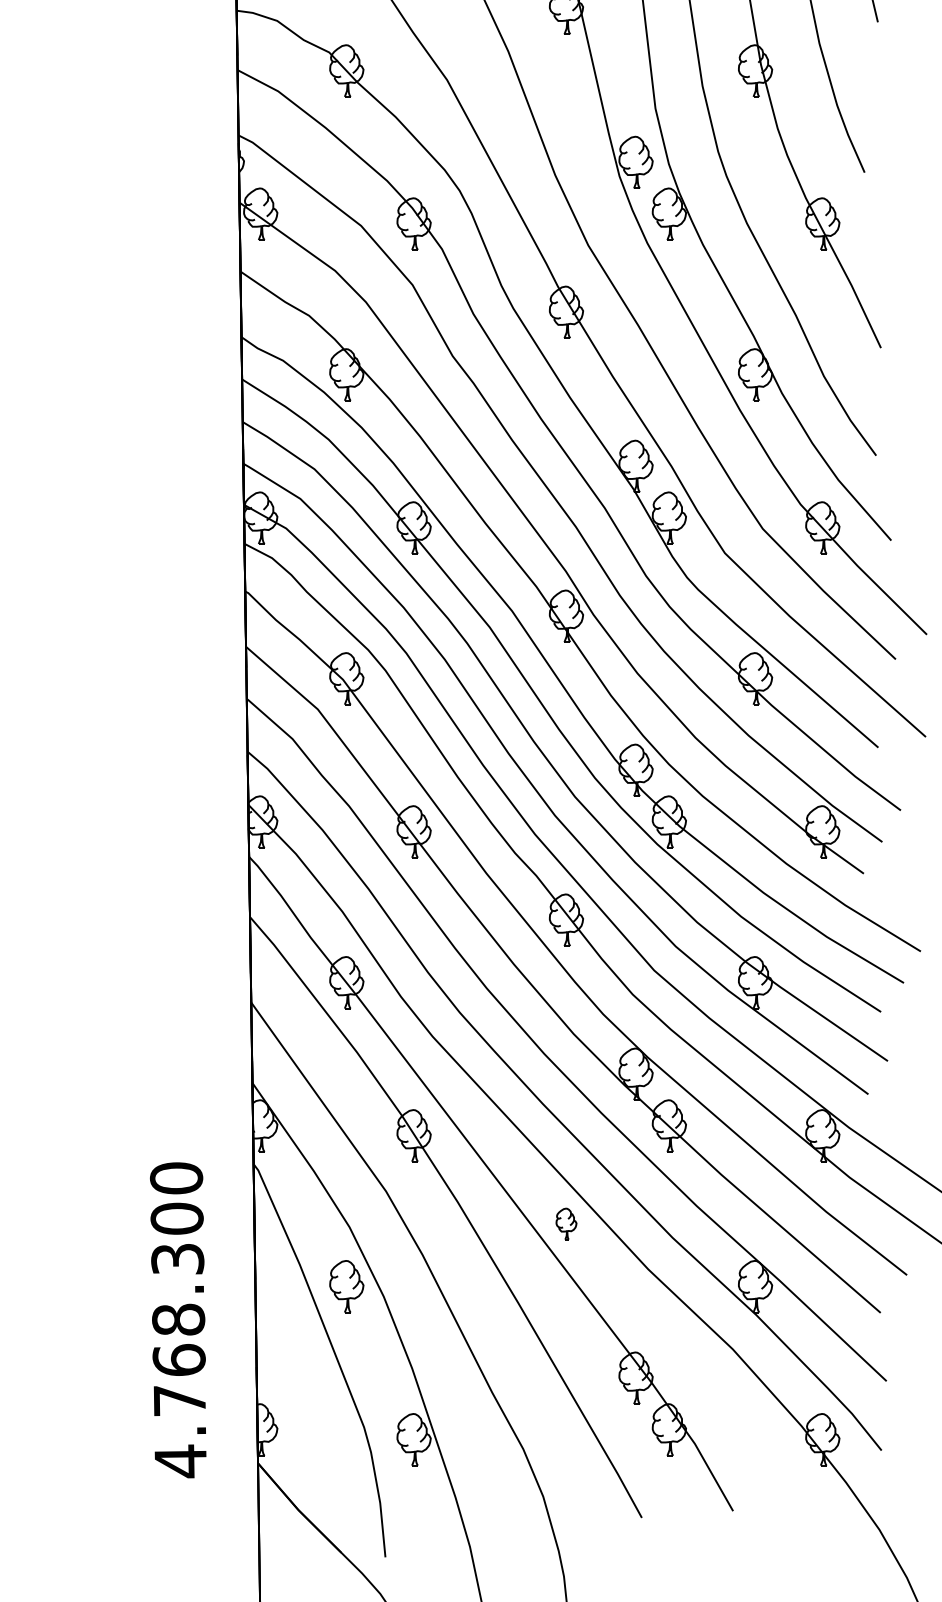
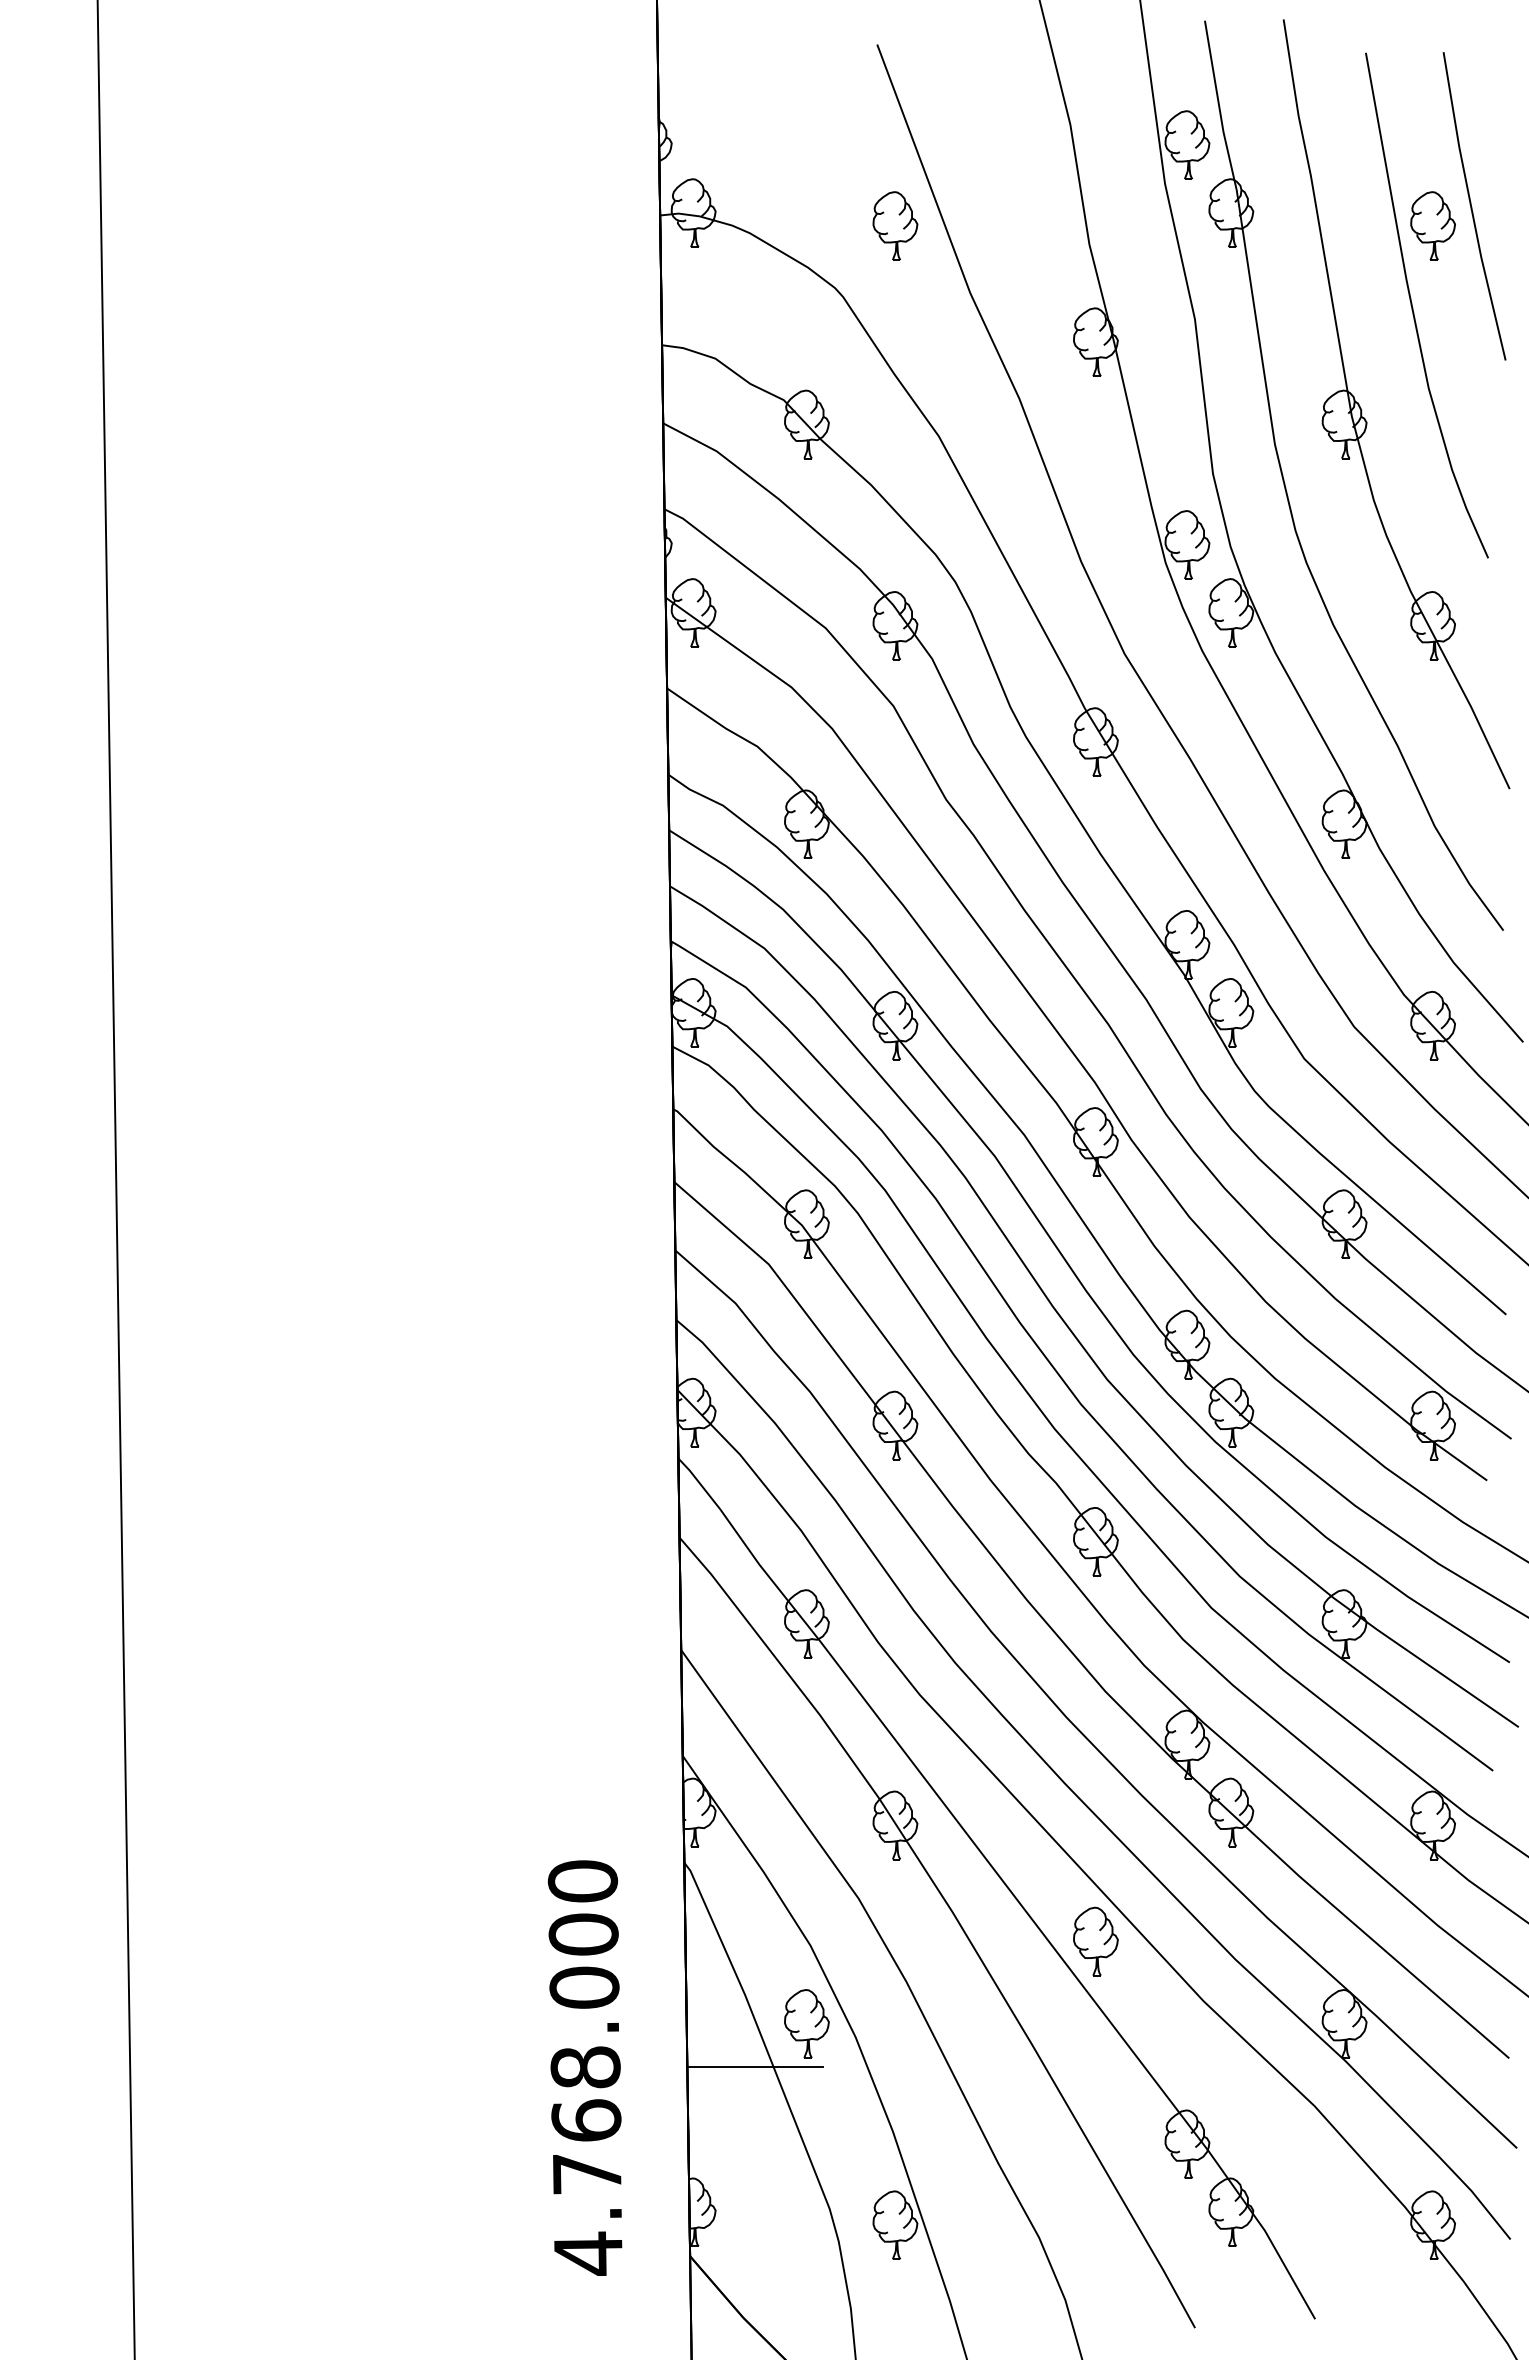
part: (566, 1224) -> (1095, 1941), size x1.67
text: (177, 1259) -> (584, 1987), 4.768.300 -> 4.768.000
line: (306, 1319) -> (754, 2067), added

